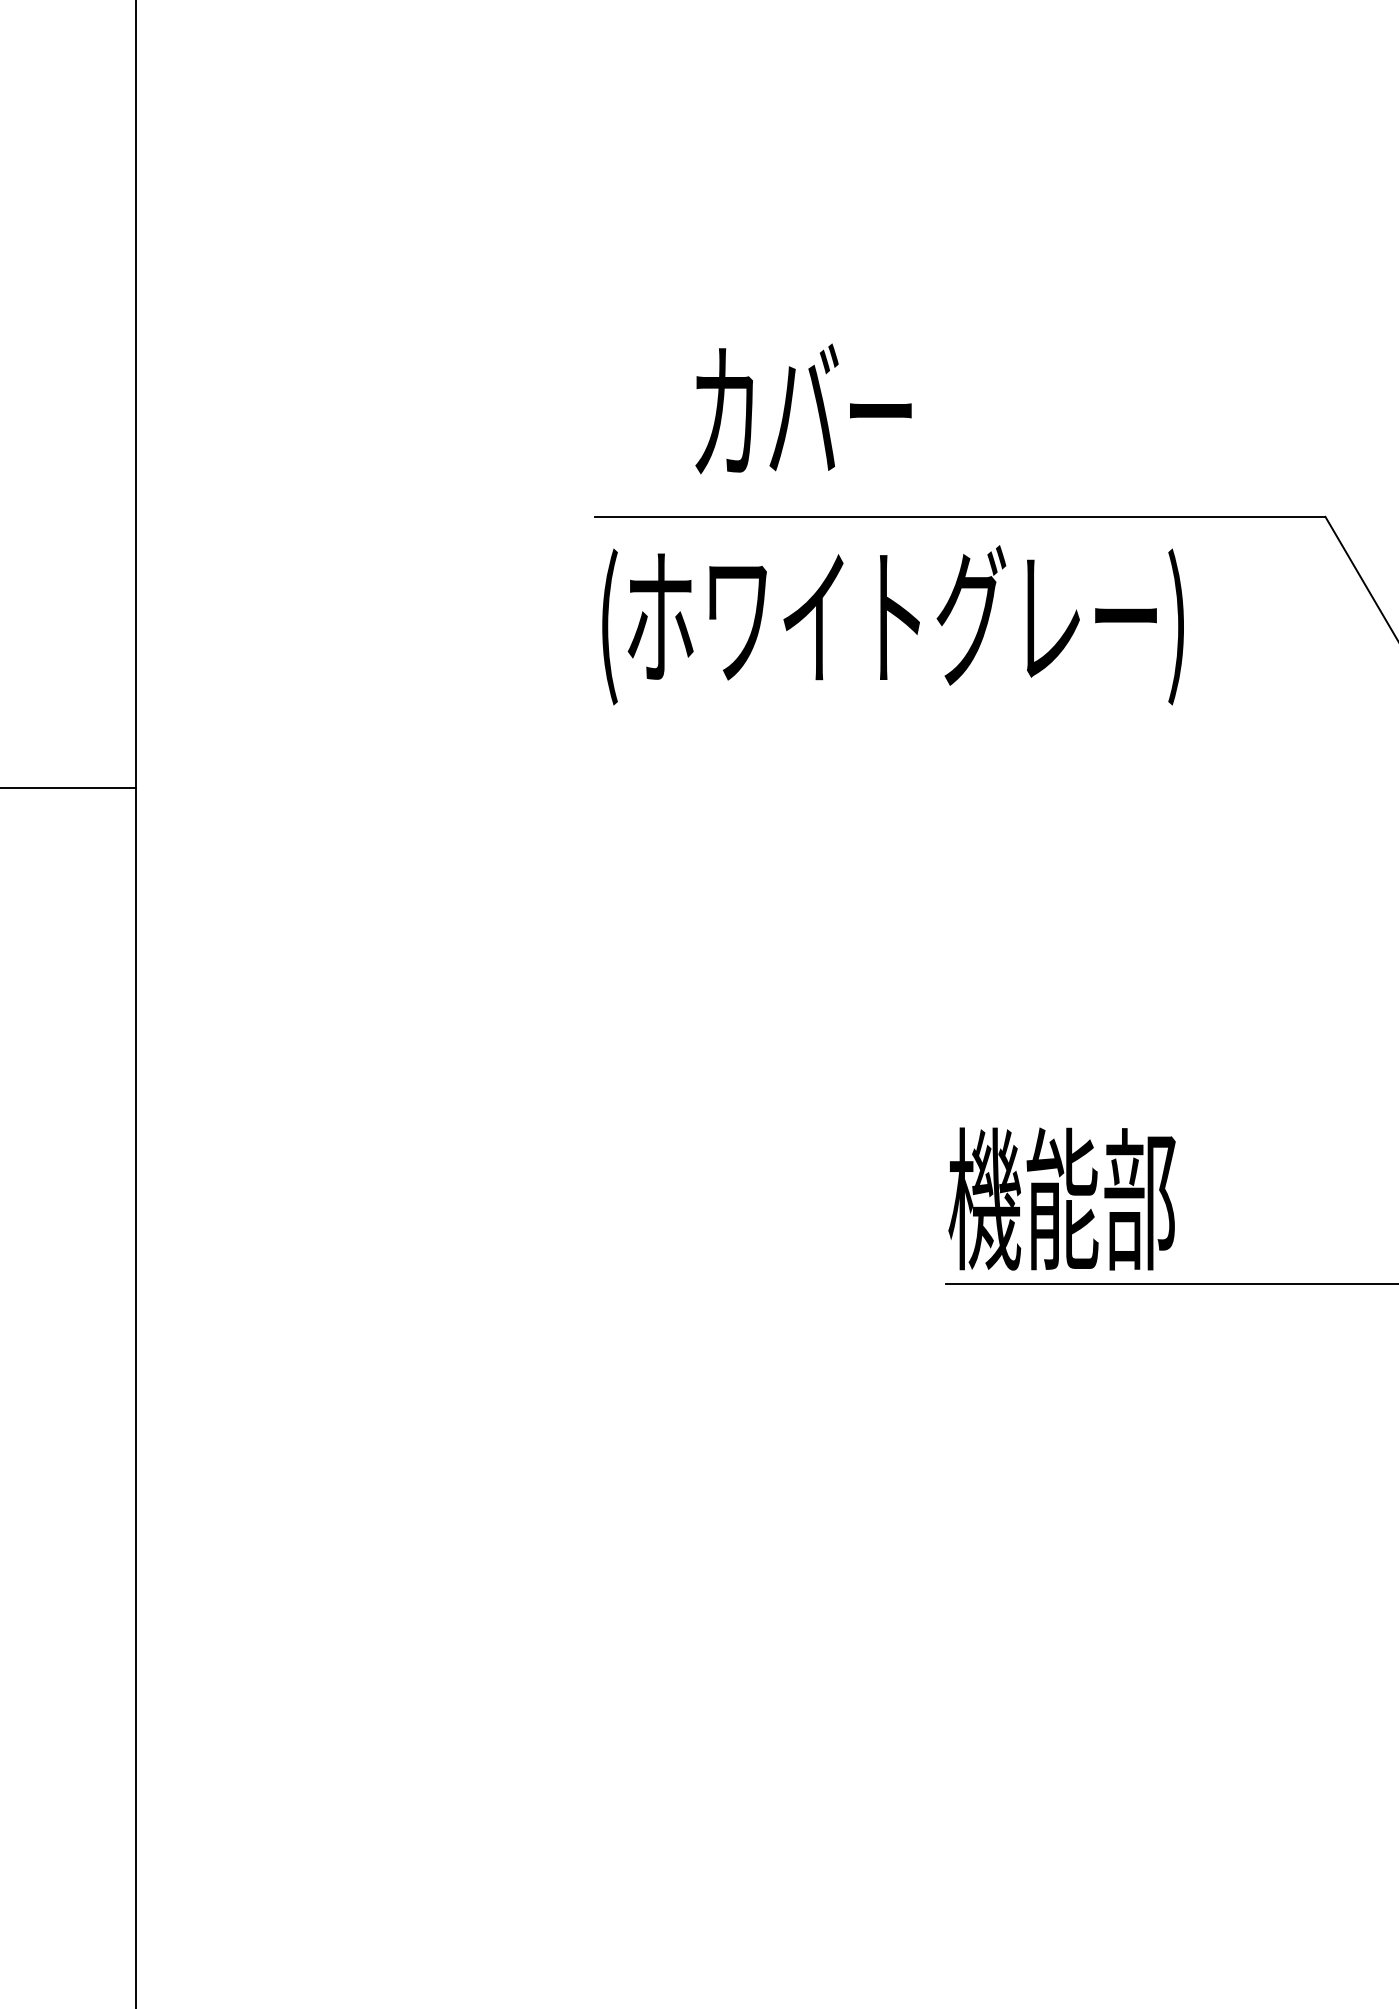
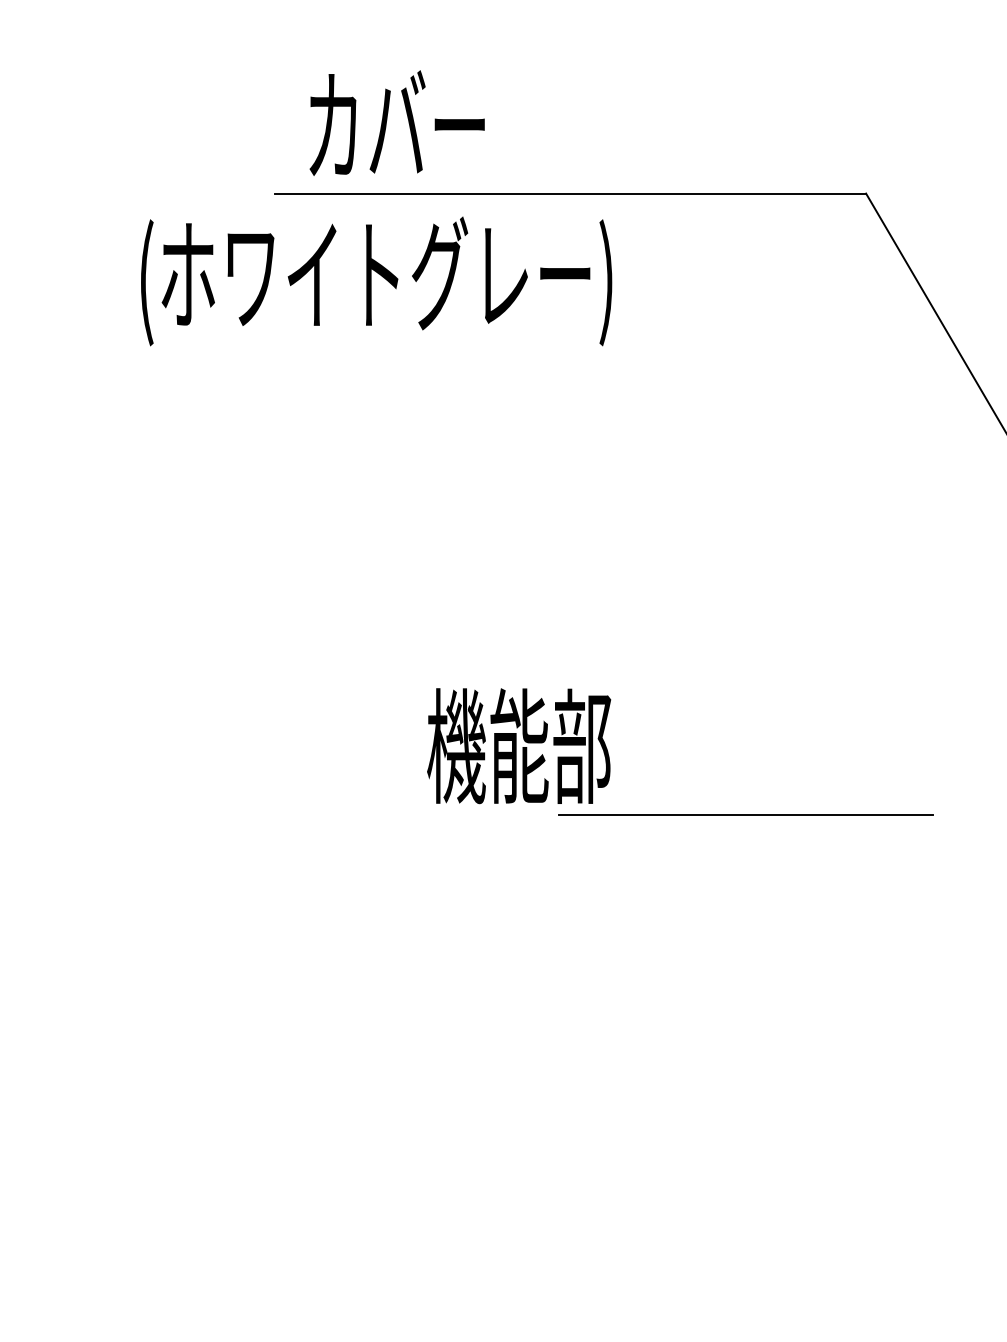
text: (803, 408) -> (397, 122), moved
text: (892, 625) -> (376, 281), moved
text: (1061, 1198) -> (518, 745), moved

